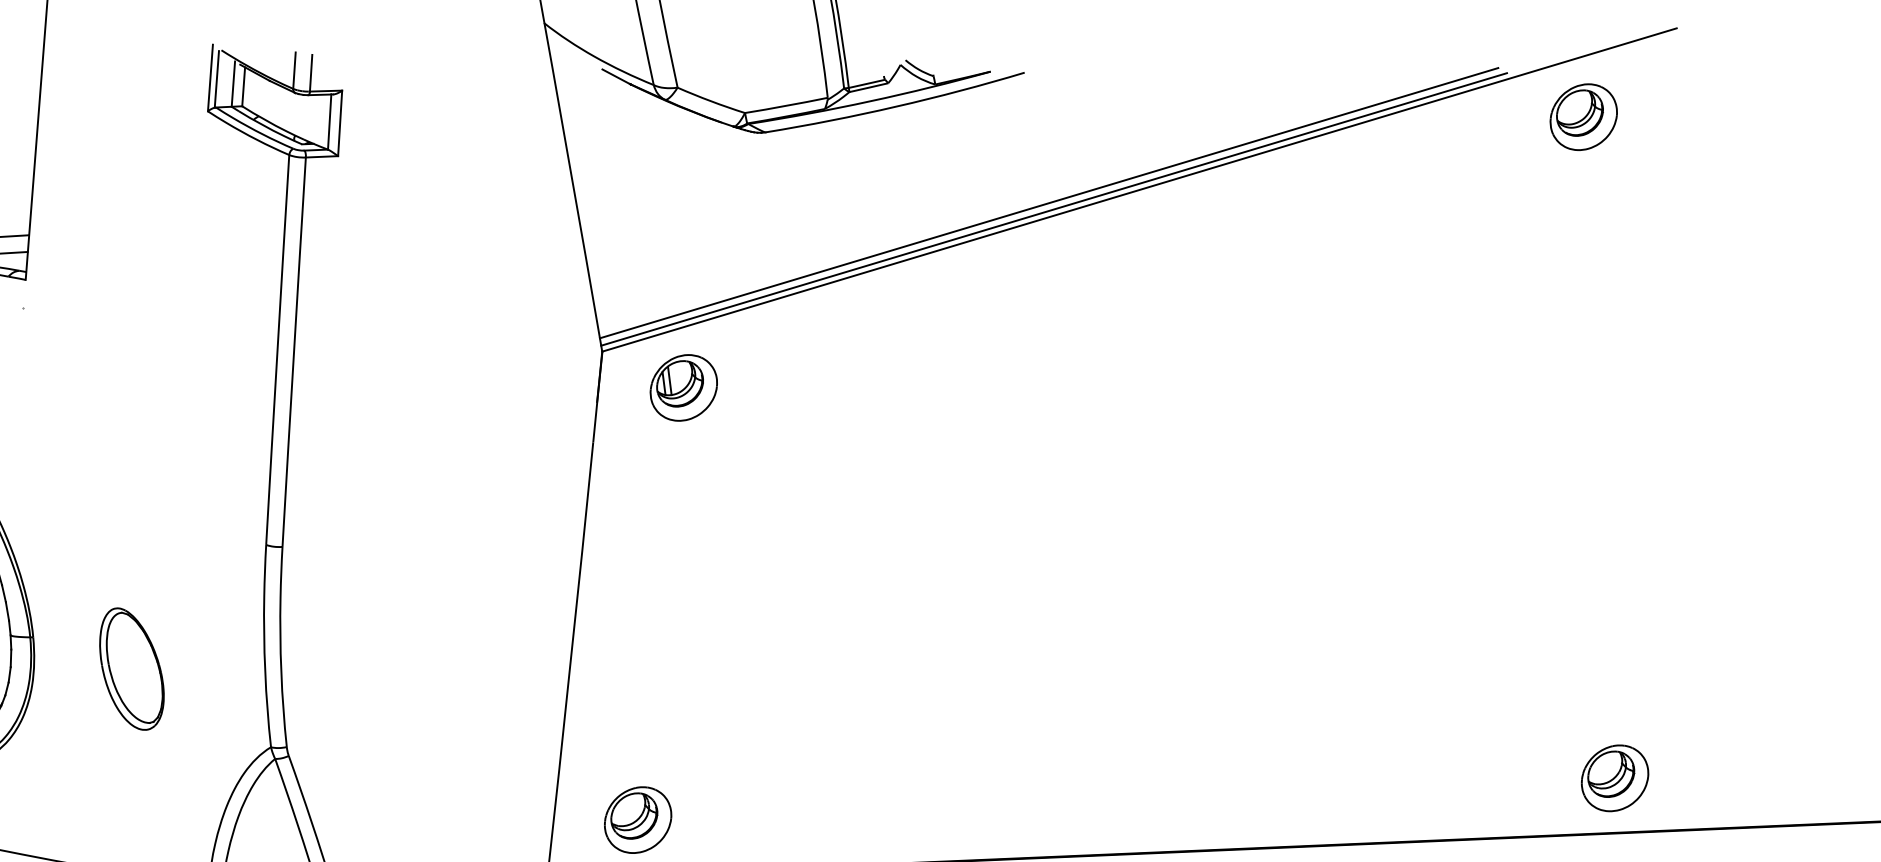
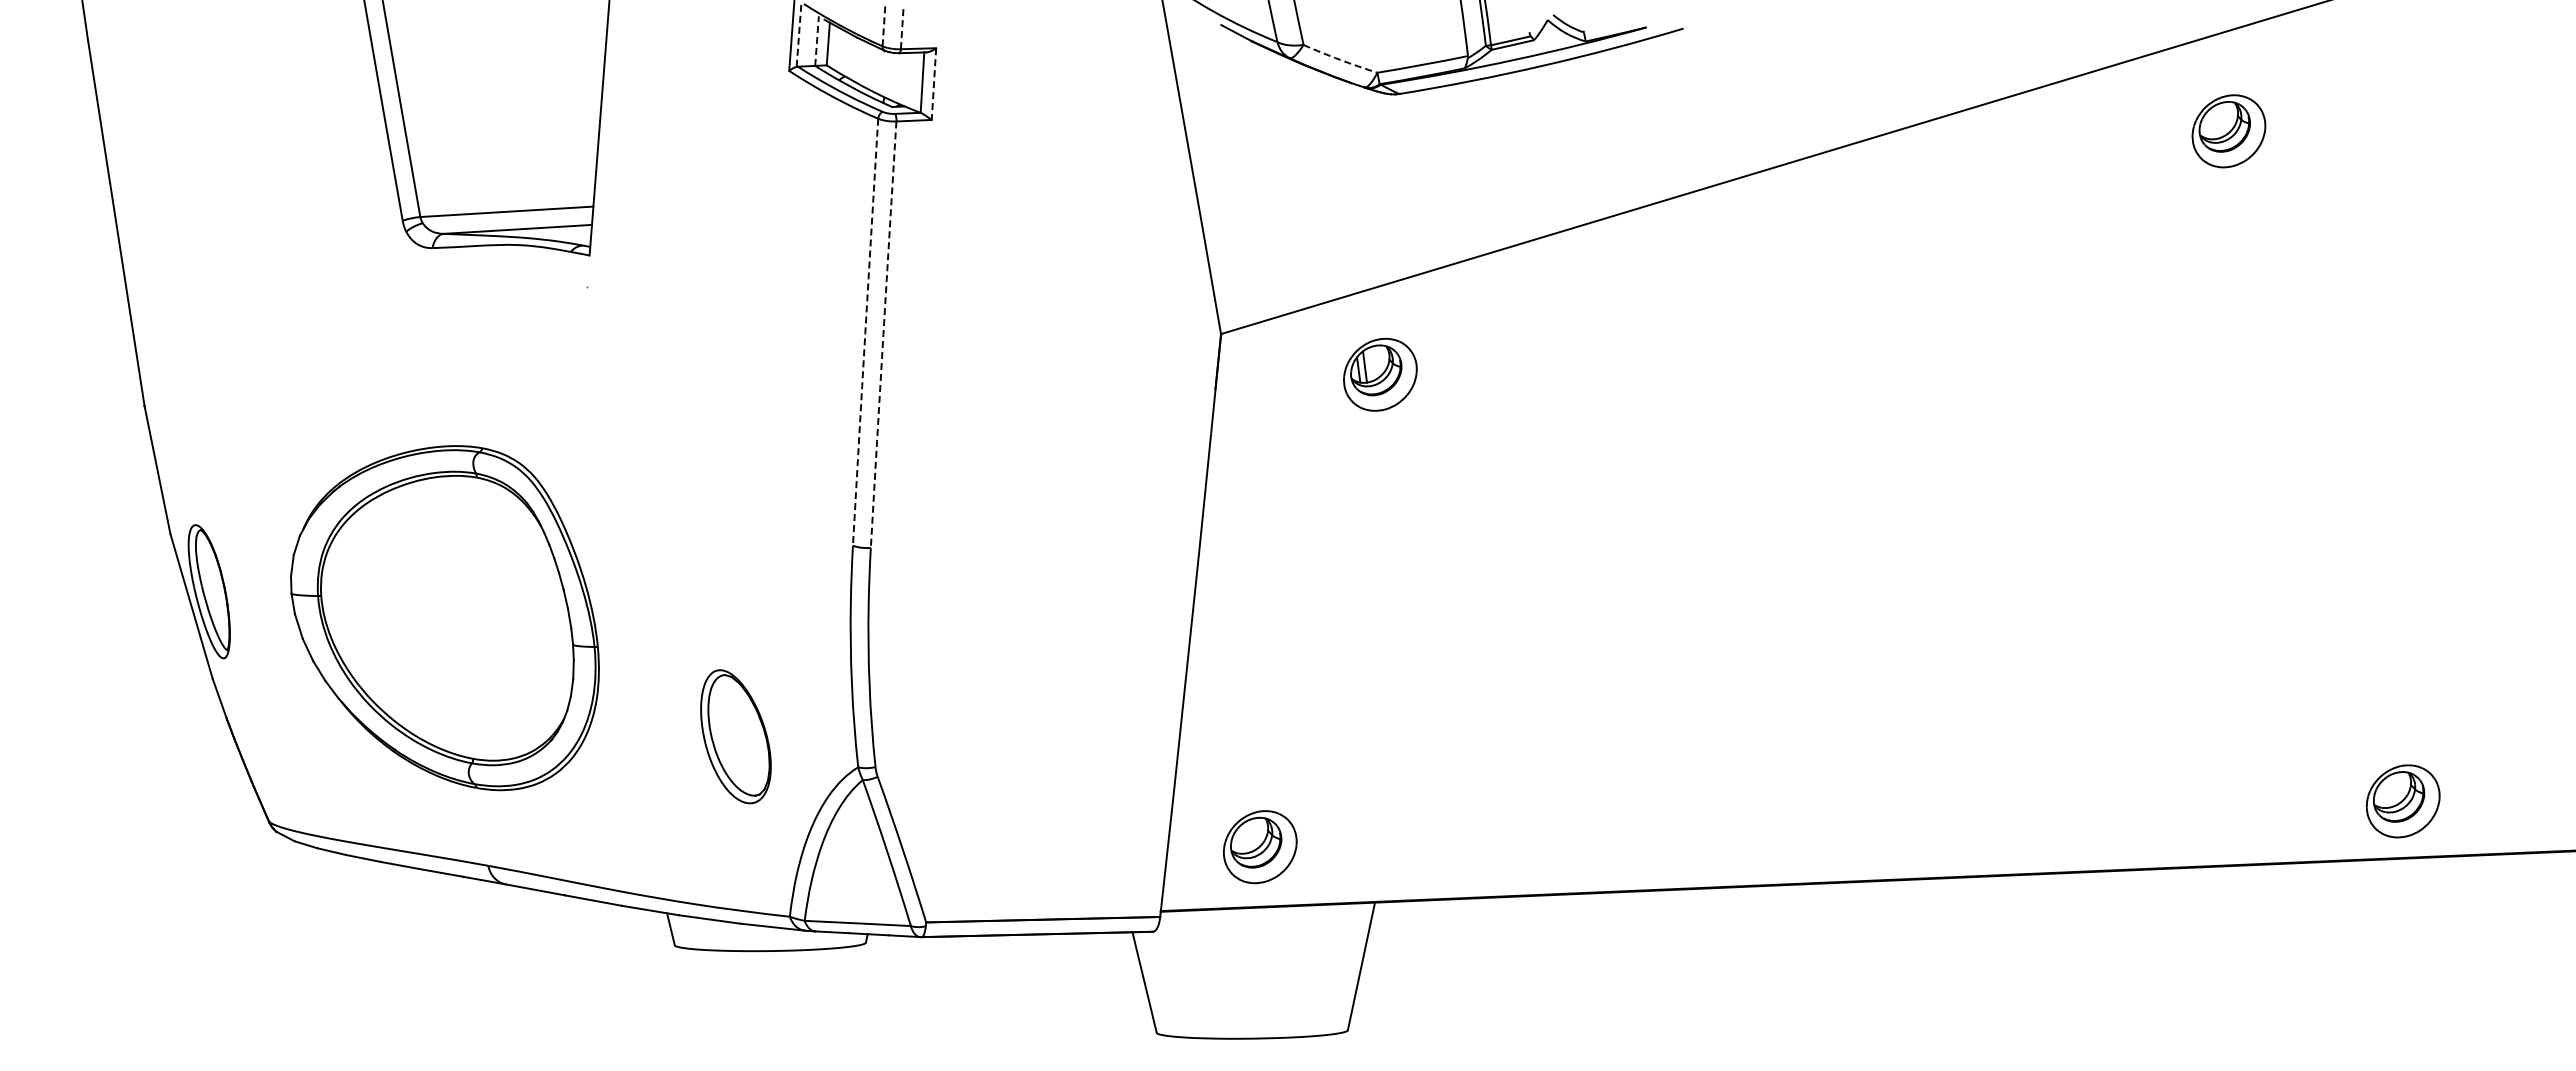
line: (294, 70) -> (883, 26), solid -> dashed
line: (311, 73) -> (902, 29), solid -> dashed
line: (216, 79) -> (798, 36), solid -> dashed
line: (233, 84) -> (817, 41), solid -> dashed
arc: (711, 100) -> (1340, 59), solid -> dashed
part: (1583, 117) -> (2228, 131), moved
line: (339, 123) -> (933, 84), solid -> dashed
line: (1049, 203) -> (1710, 171), removed
line: (1053, 209) -> (1715, 178), removed
arc: (277, 350) -> (865, 332), solid -> dashed
arc: (294, 352) -> (883, 334), solid -> dashed
part: (683, 387) -> (1380, 374), moved
part: (131, 668) -> (735, 736), moved
part: (1615, 778) -> (2403, 801), moved

